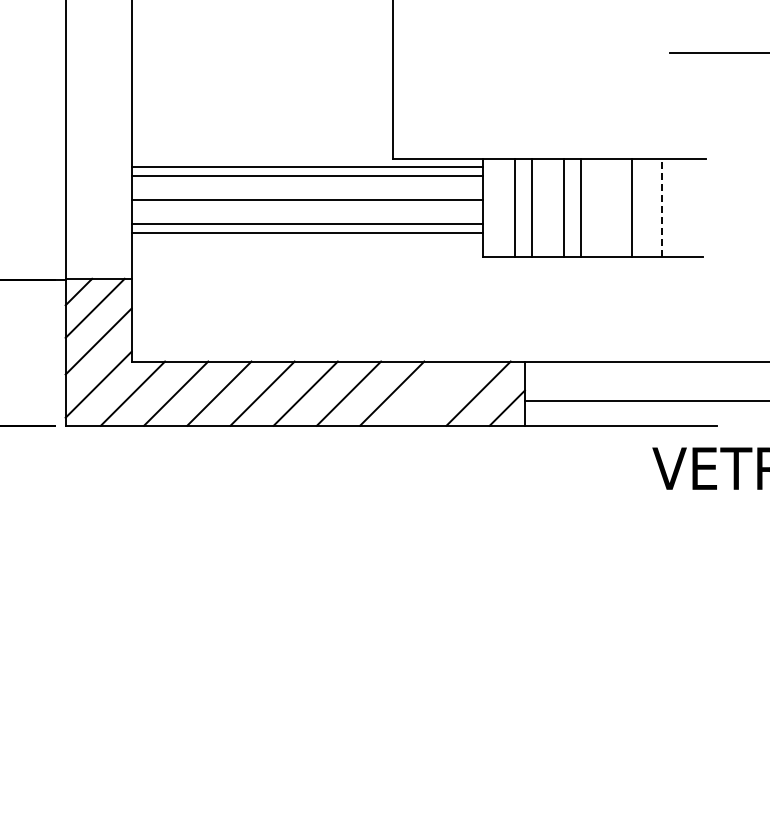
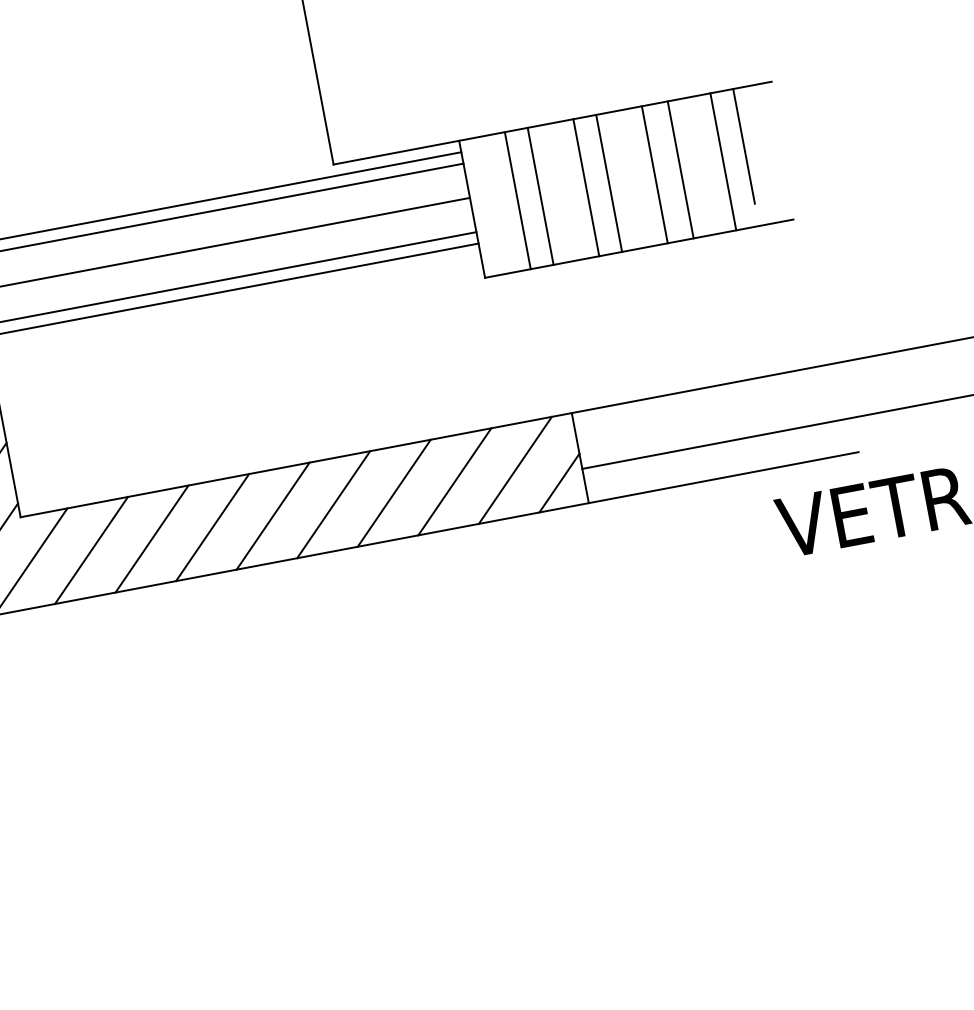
line: (678, 200) -> (744, 146), added
line: (613, 208) -> (655, 175), added
line: (662, 208) -> (724, 162), dashed -> solid
line: (435, 393) -> (454, 481), added

